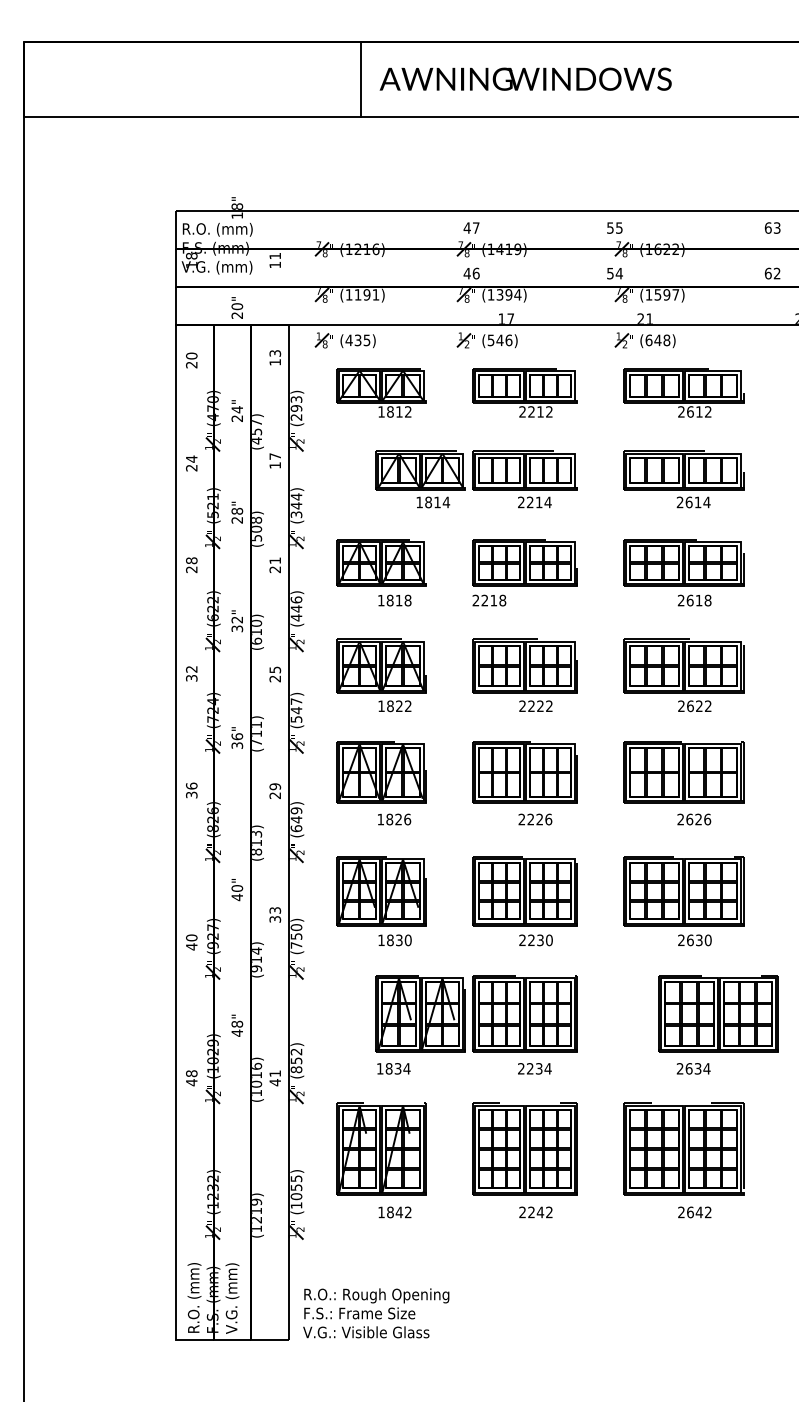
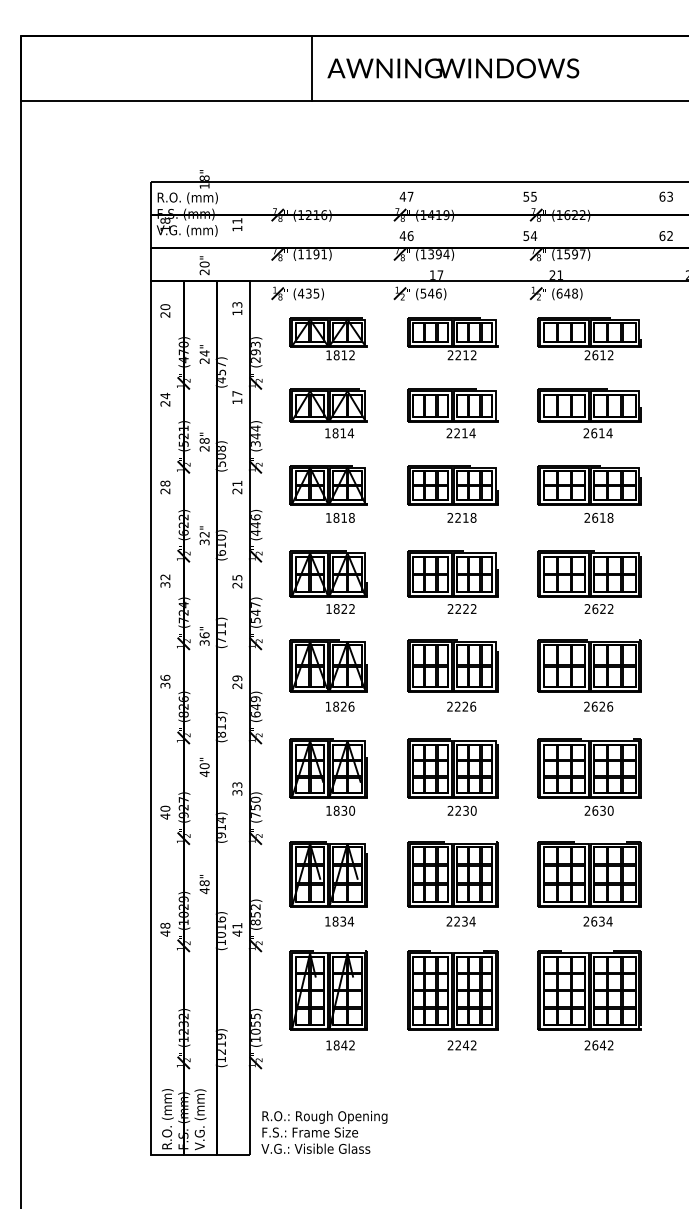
part: (420, 479) -> (328, 413), moved
text: (488, 600) -> (461, 517), moved
part: (420, 1014) -> (328, 874), moved
part: (718, 1014) -> (589, 874), moved

